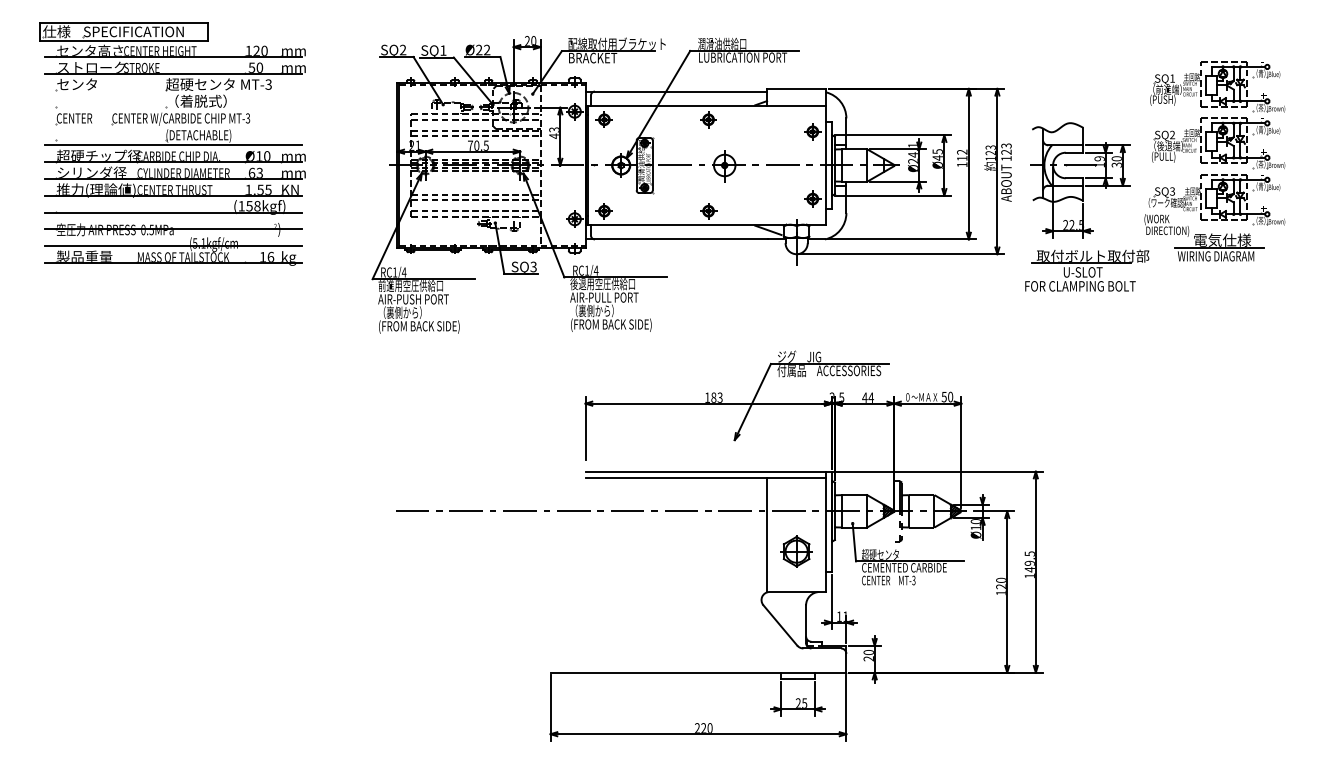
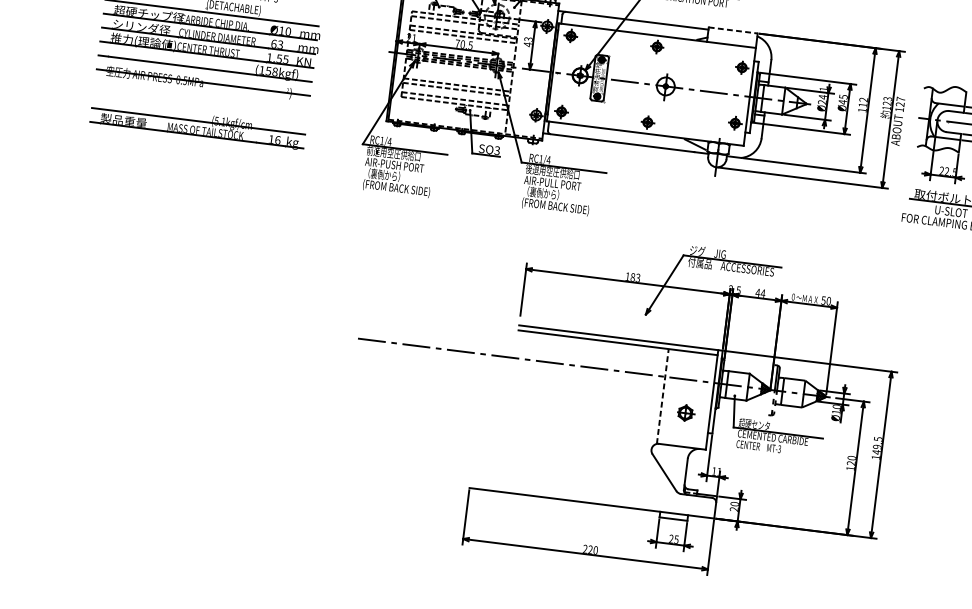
line: (796, 88) -> (733, 30), solid -> dashed
text: (1006, 145) -> (900, 98), 123 -> 127
part: (173, 251) -> (197, 125), moved
line: (767, 534) -> (663, 396), solid -> dashed
part: (796, 551) -> (685, 413), size x0.6

